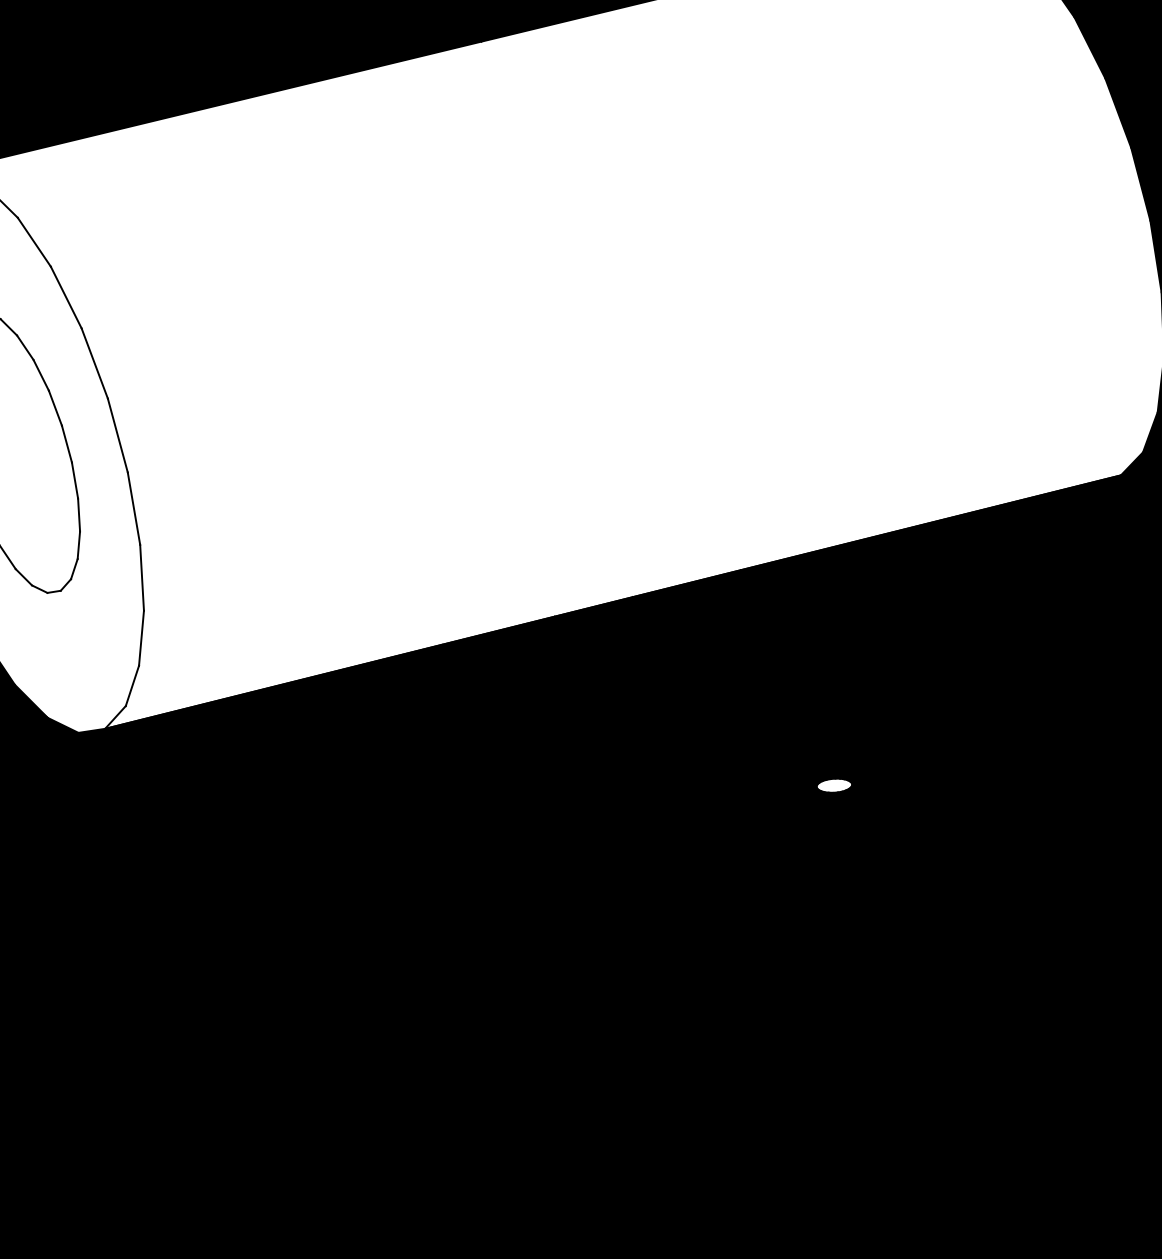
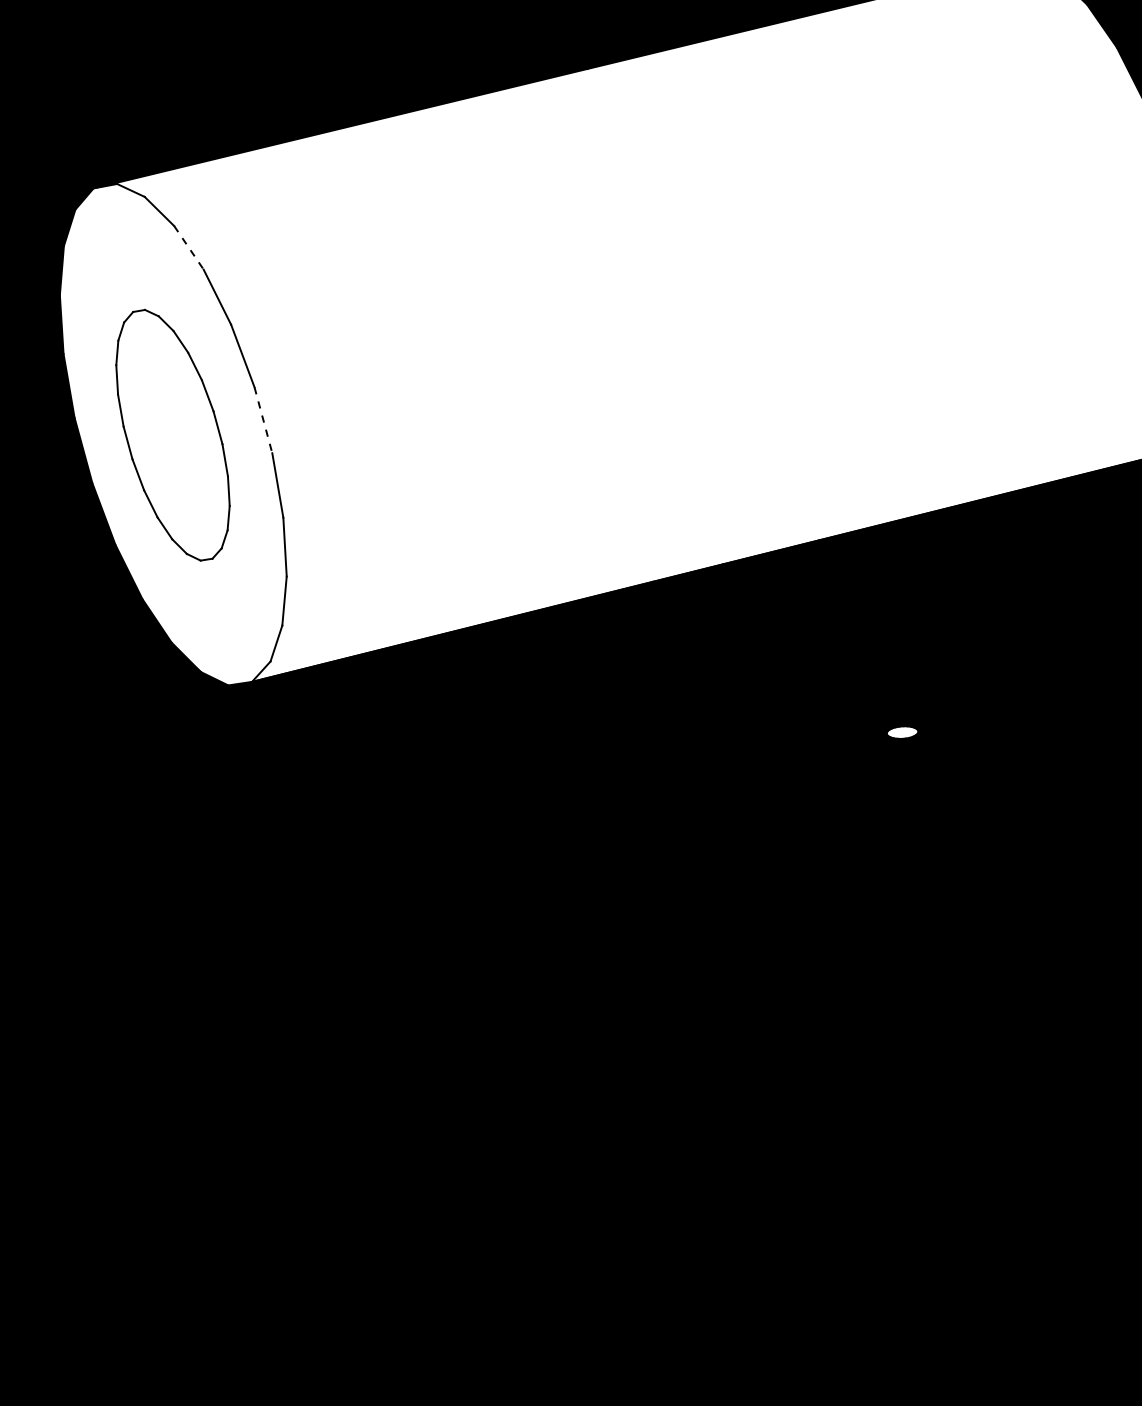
line: (34, 243) -> (189, 248), solid -> dashed
line: (117, 435) -> (263, 420), solid -> dashed

